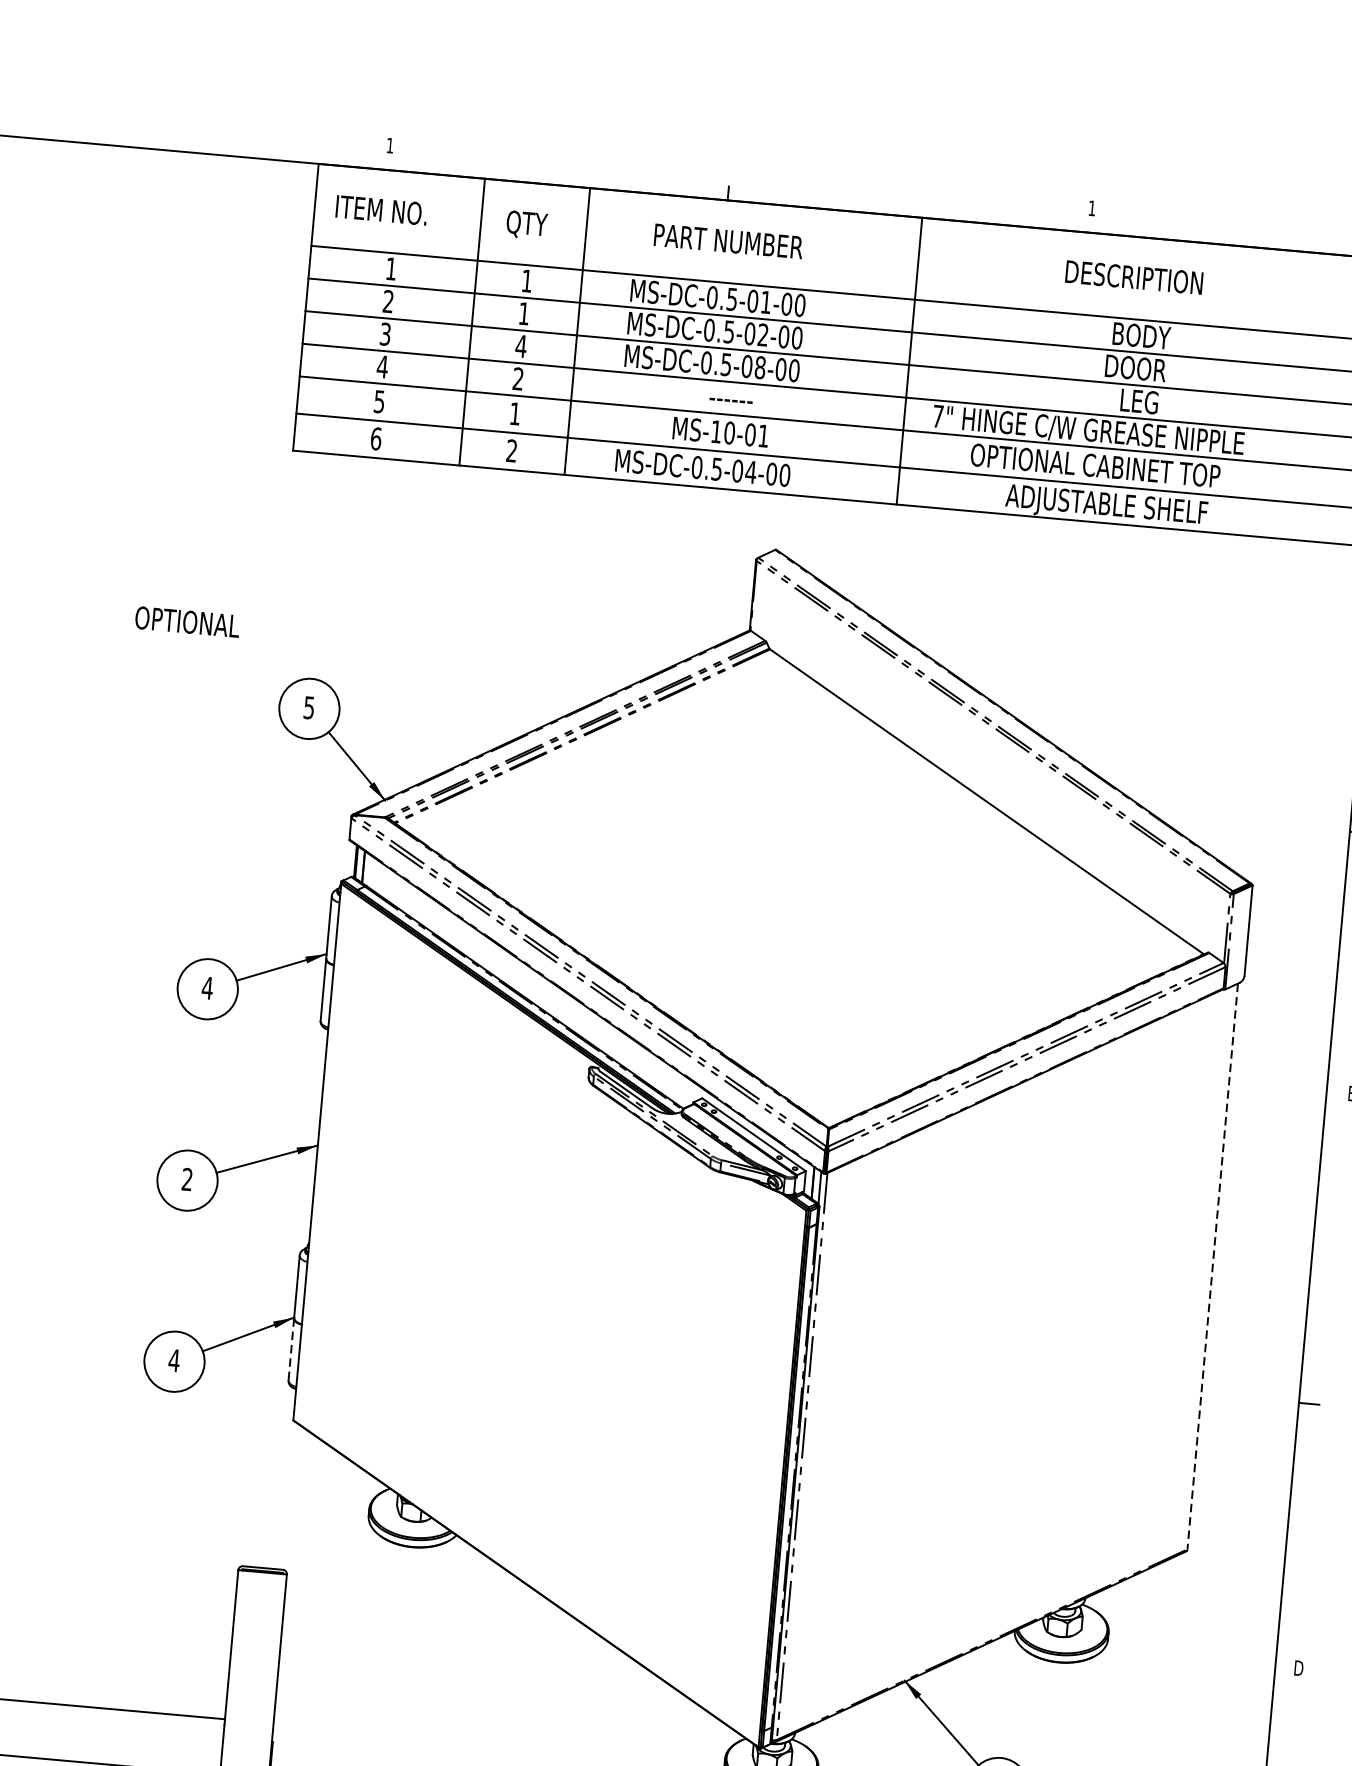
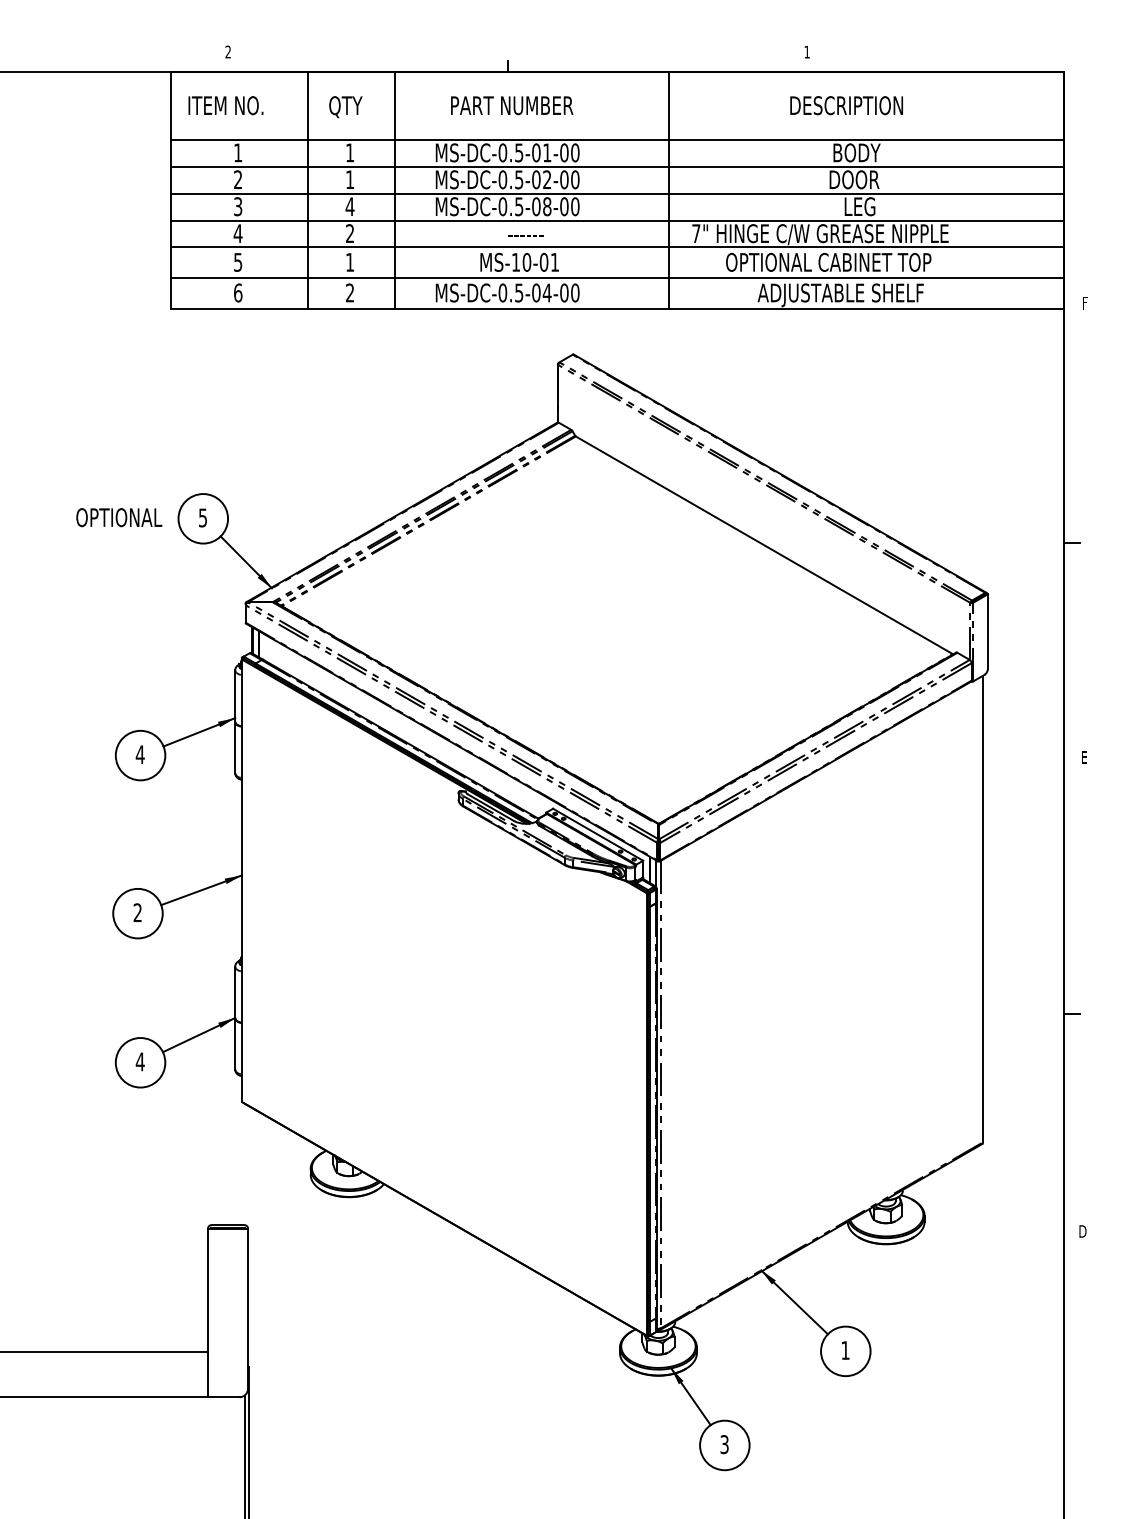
text: (389, 144) -> (227, 51), 1 -> 2
text: (187, 621) -> (119, 517), moved
line: (1213, 1267) -> (983, 909), dashed -> solid
line: (291, 1349) -> (235, 1044), dashed -> solid

